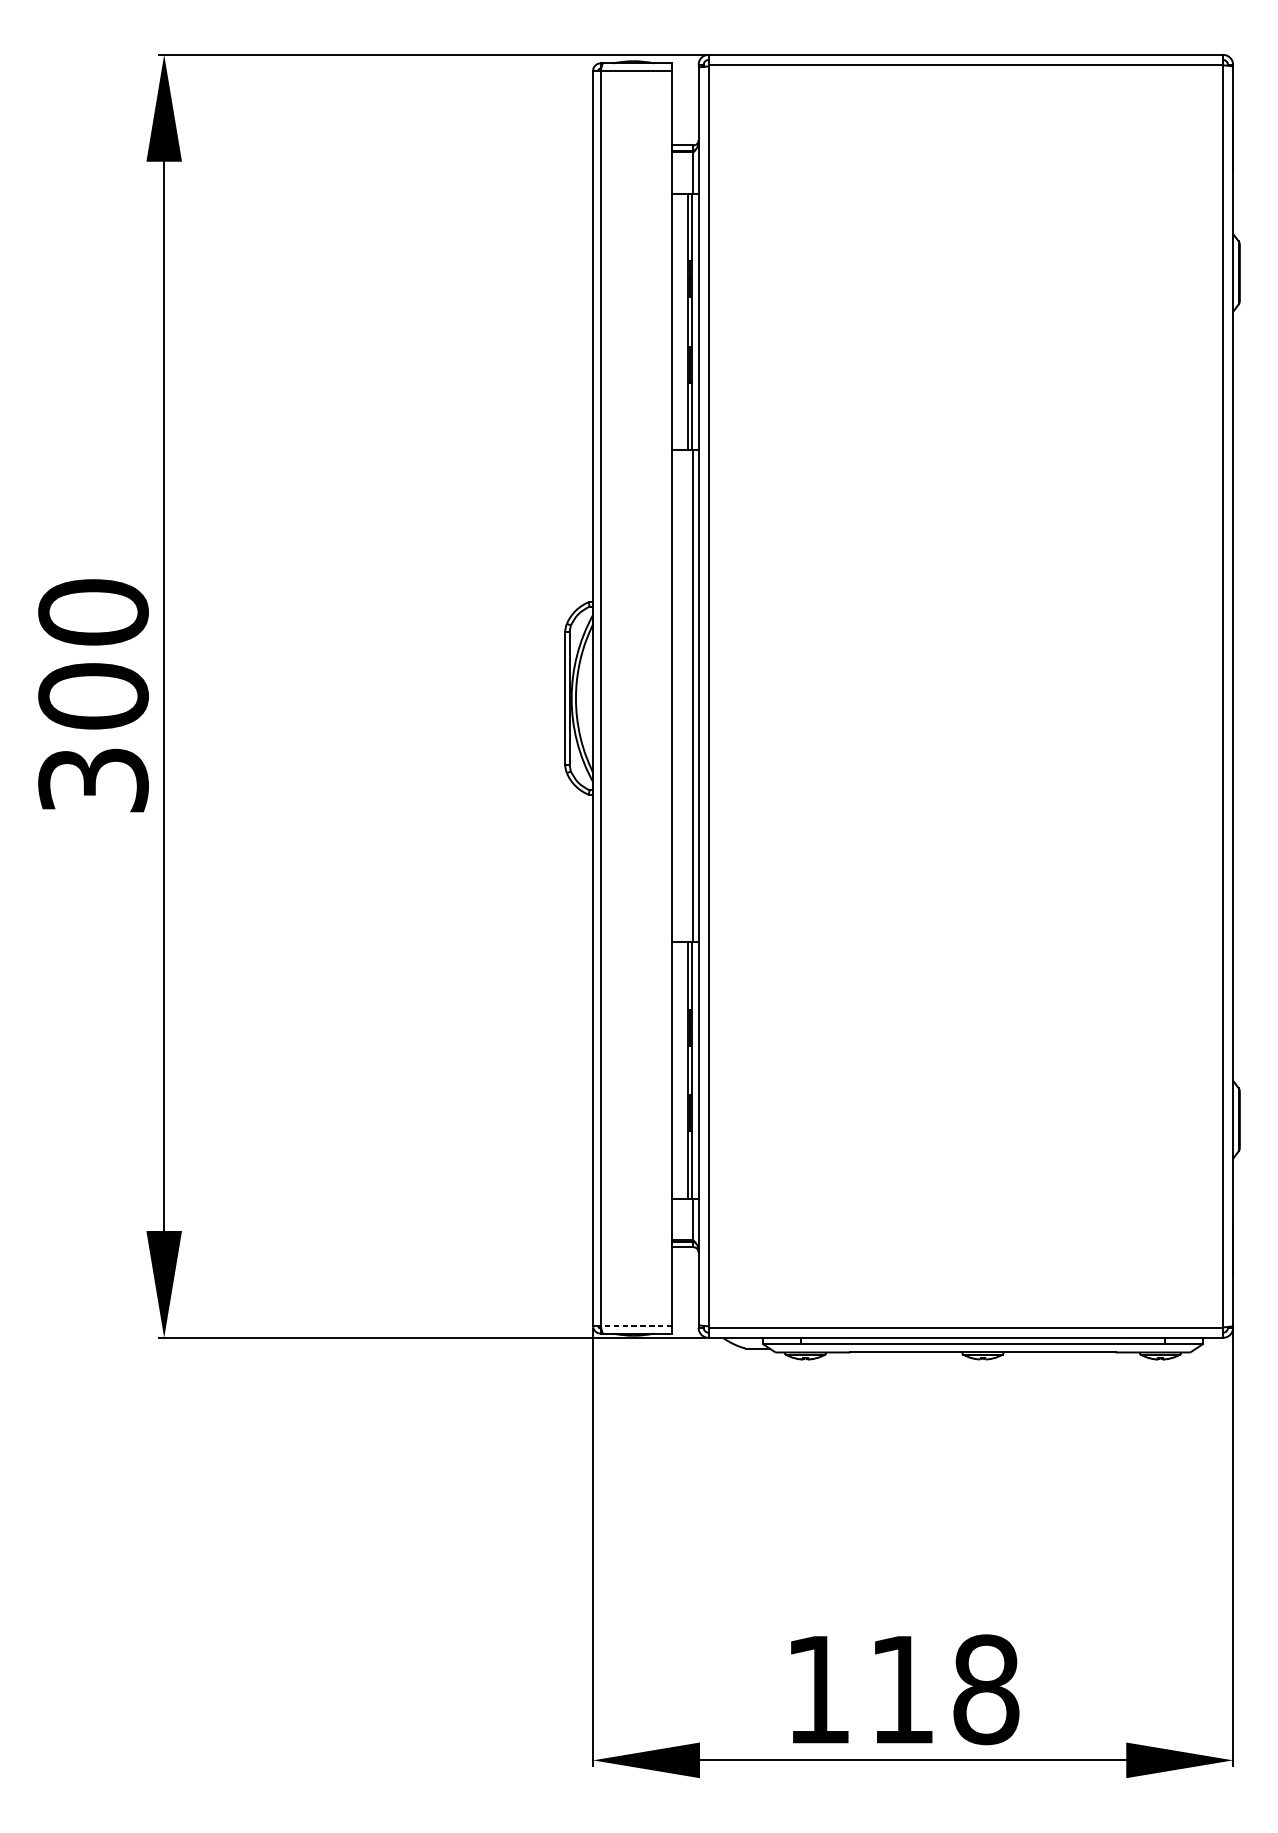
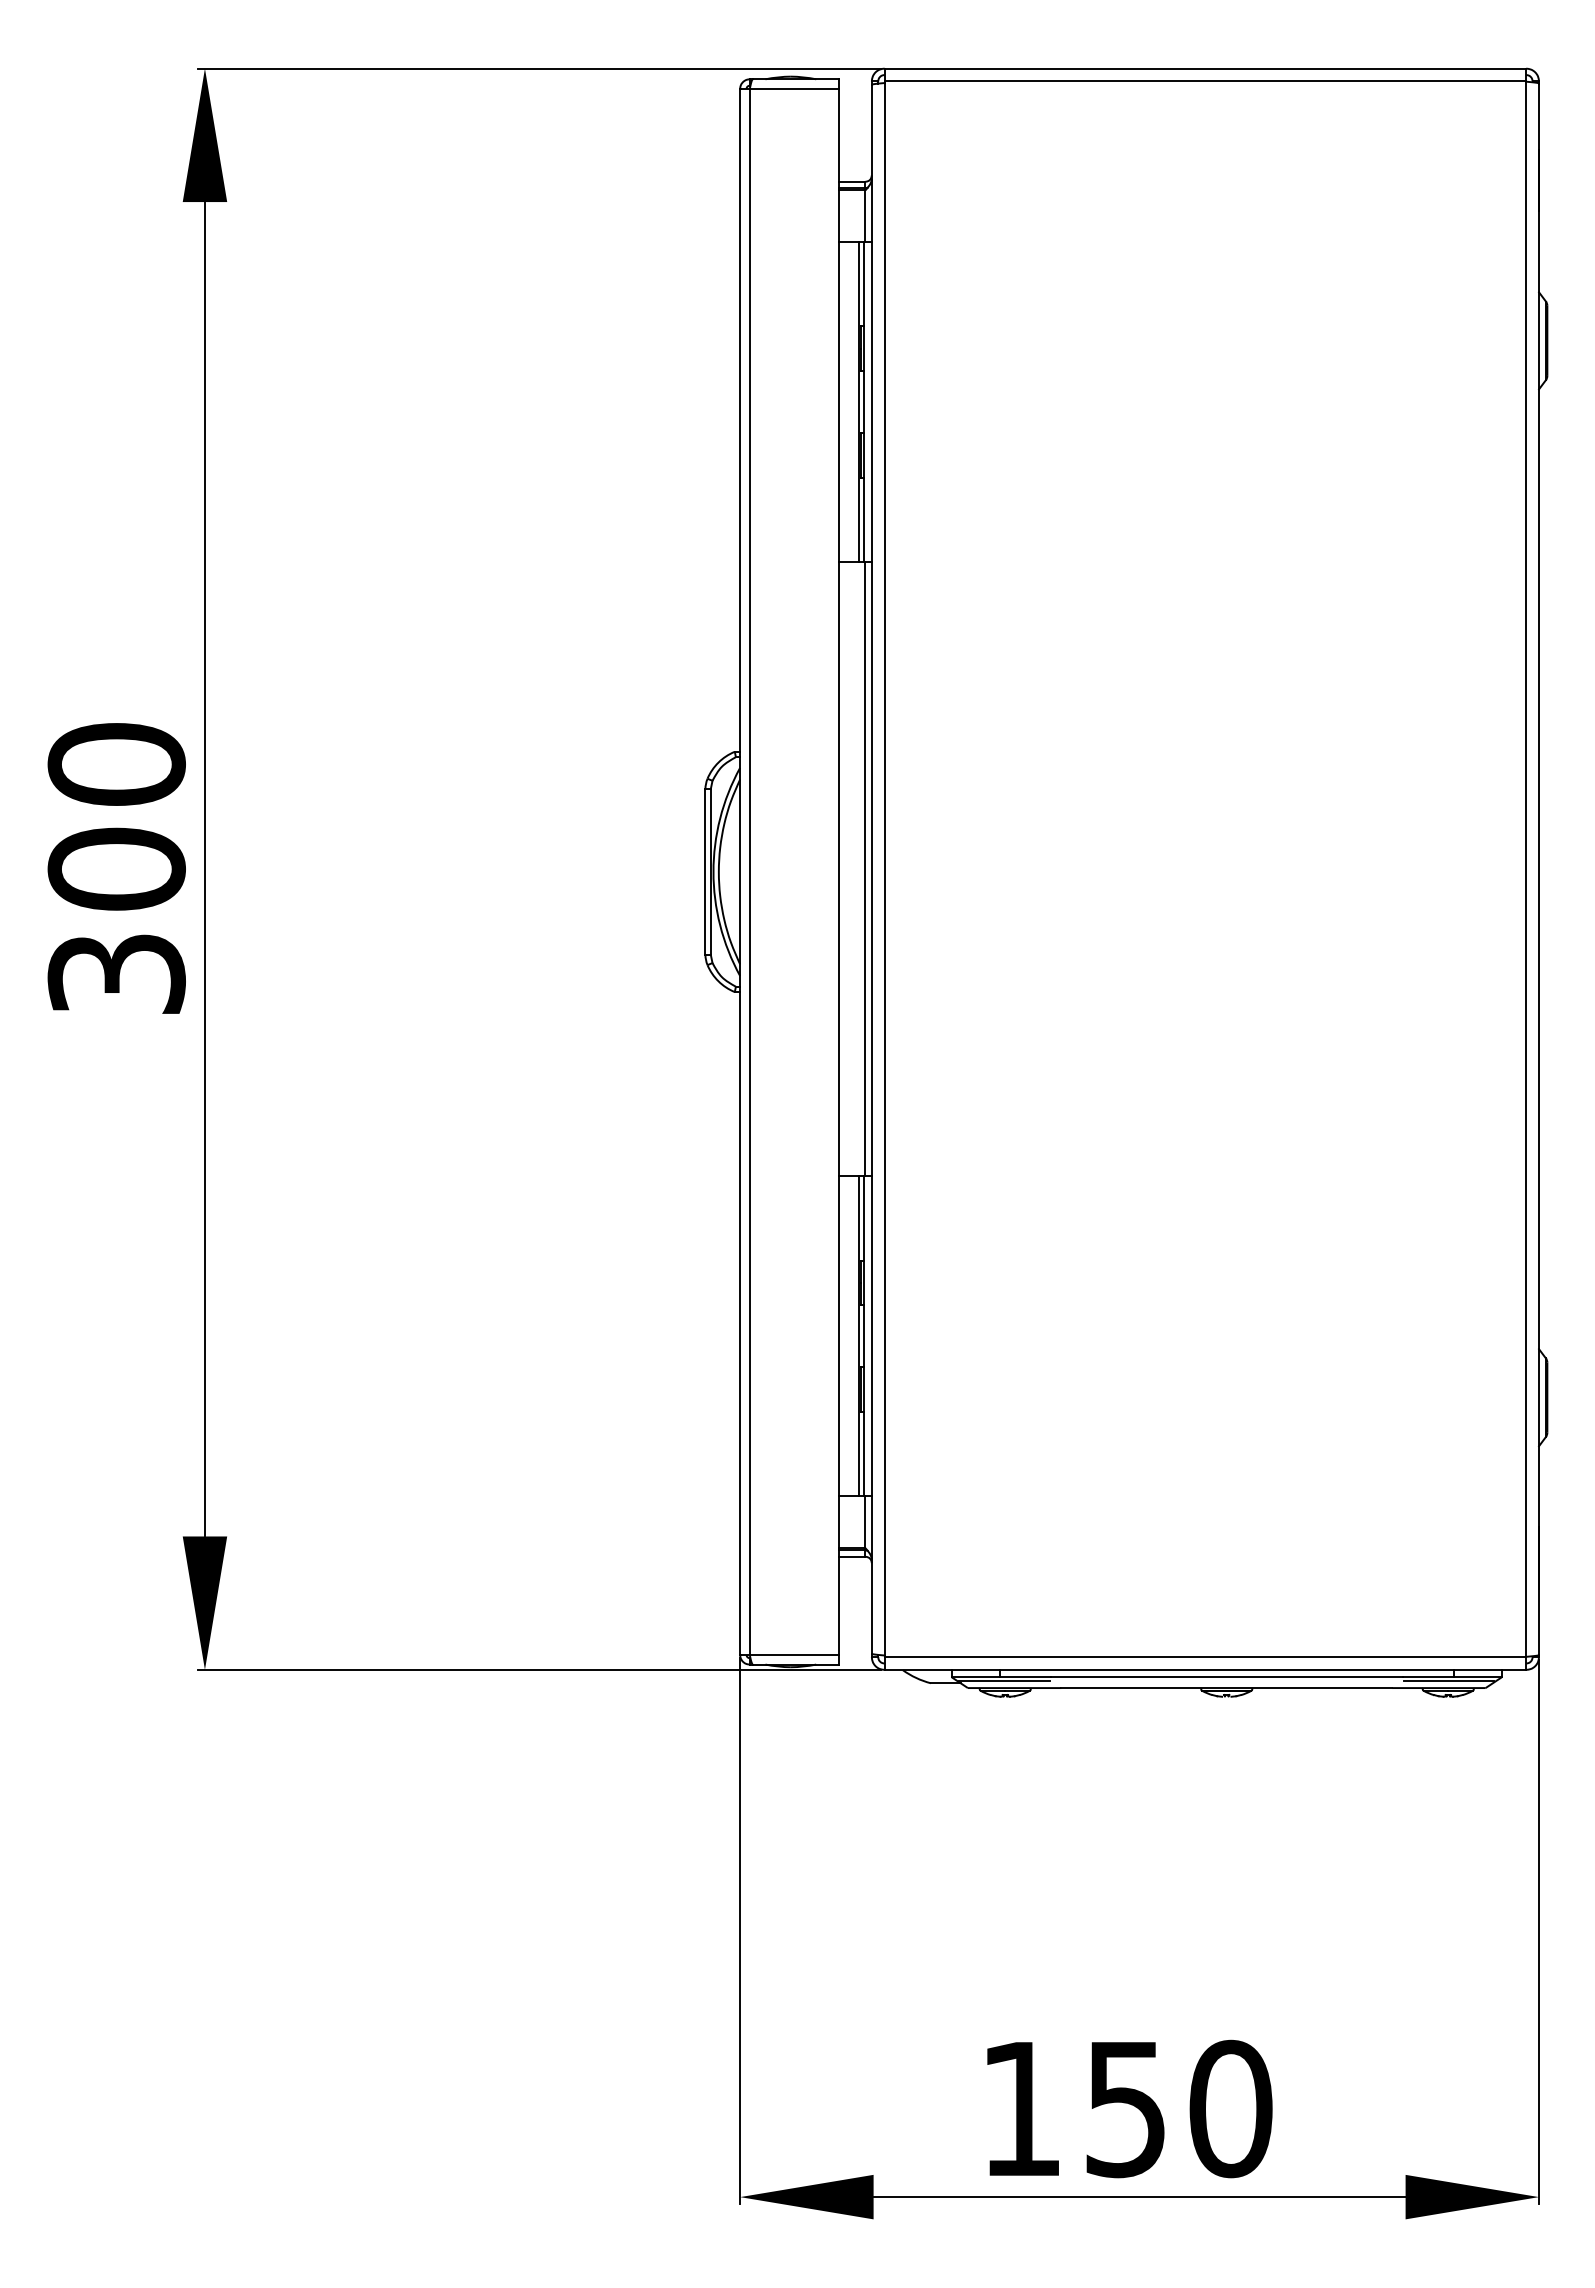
line: (636, 1325) -> (794, 1654), dashed -> solid
line: (804, 1346) -> (1004, 1680), added
line: (1160, 1346) -> (1448, 1680), added
text: (945, 1690) -> (1179, 2109), 118 -> 150

